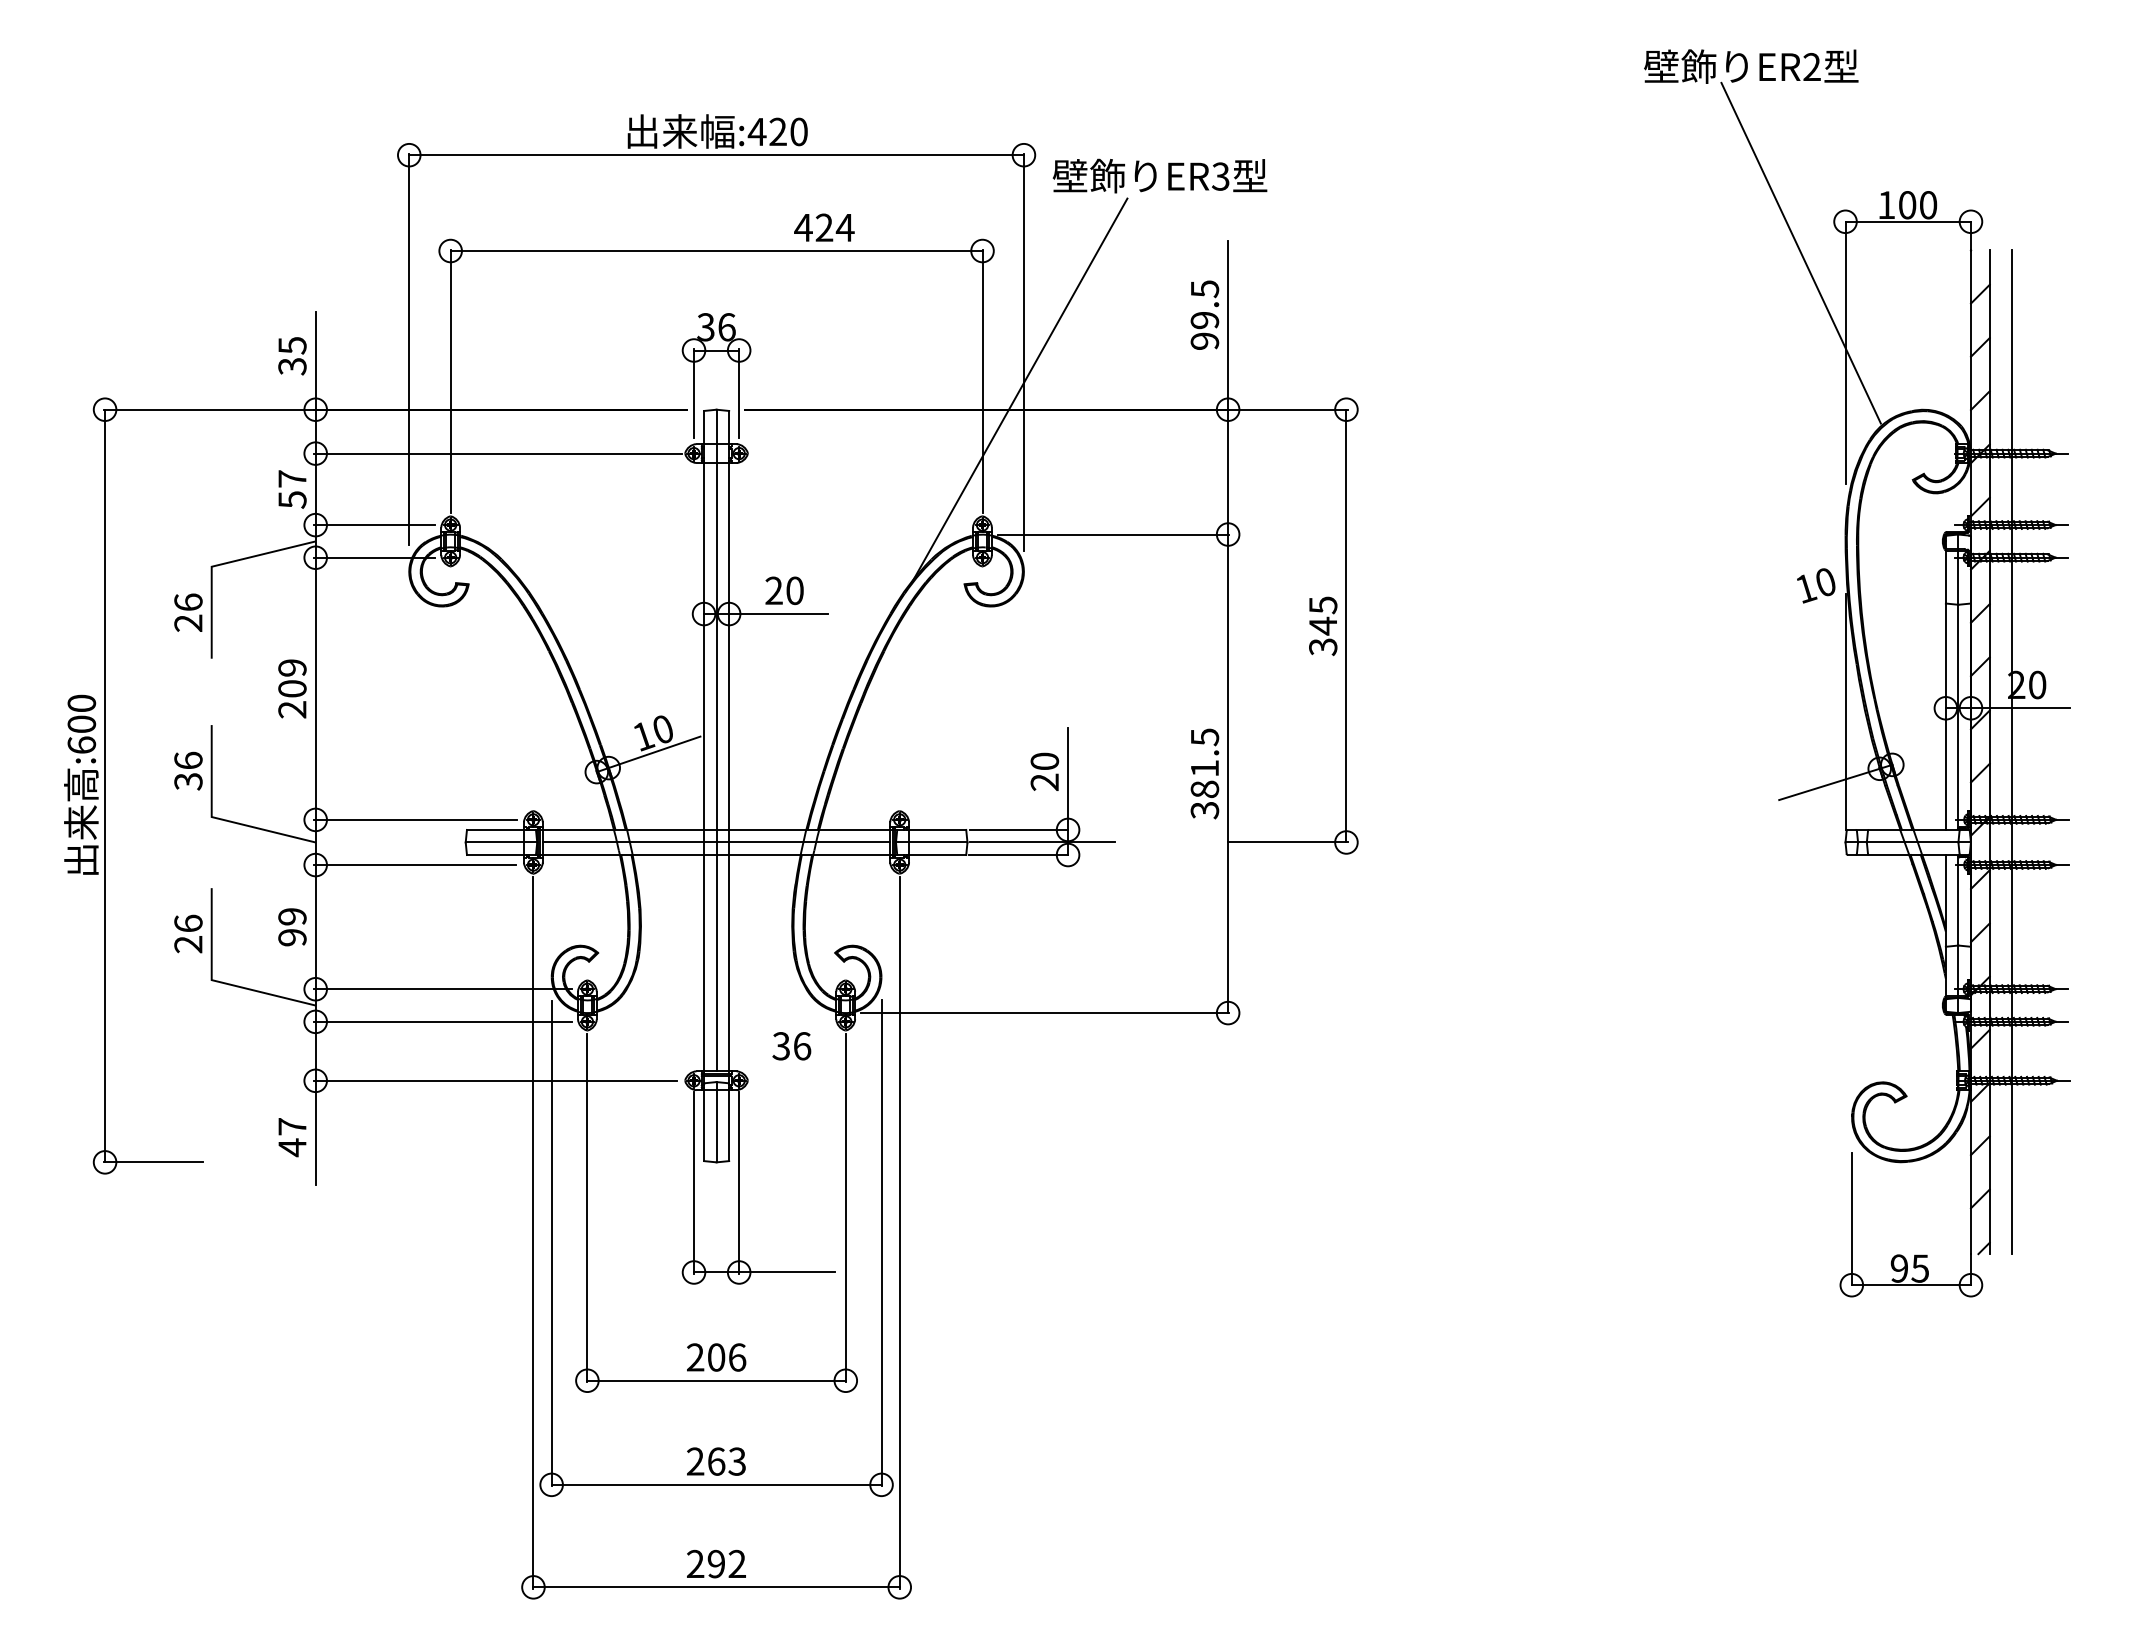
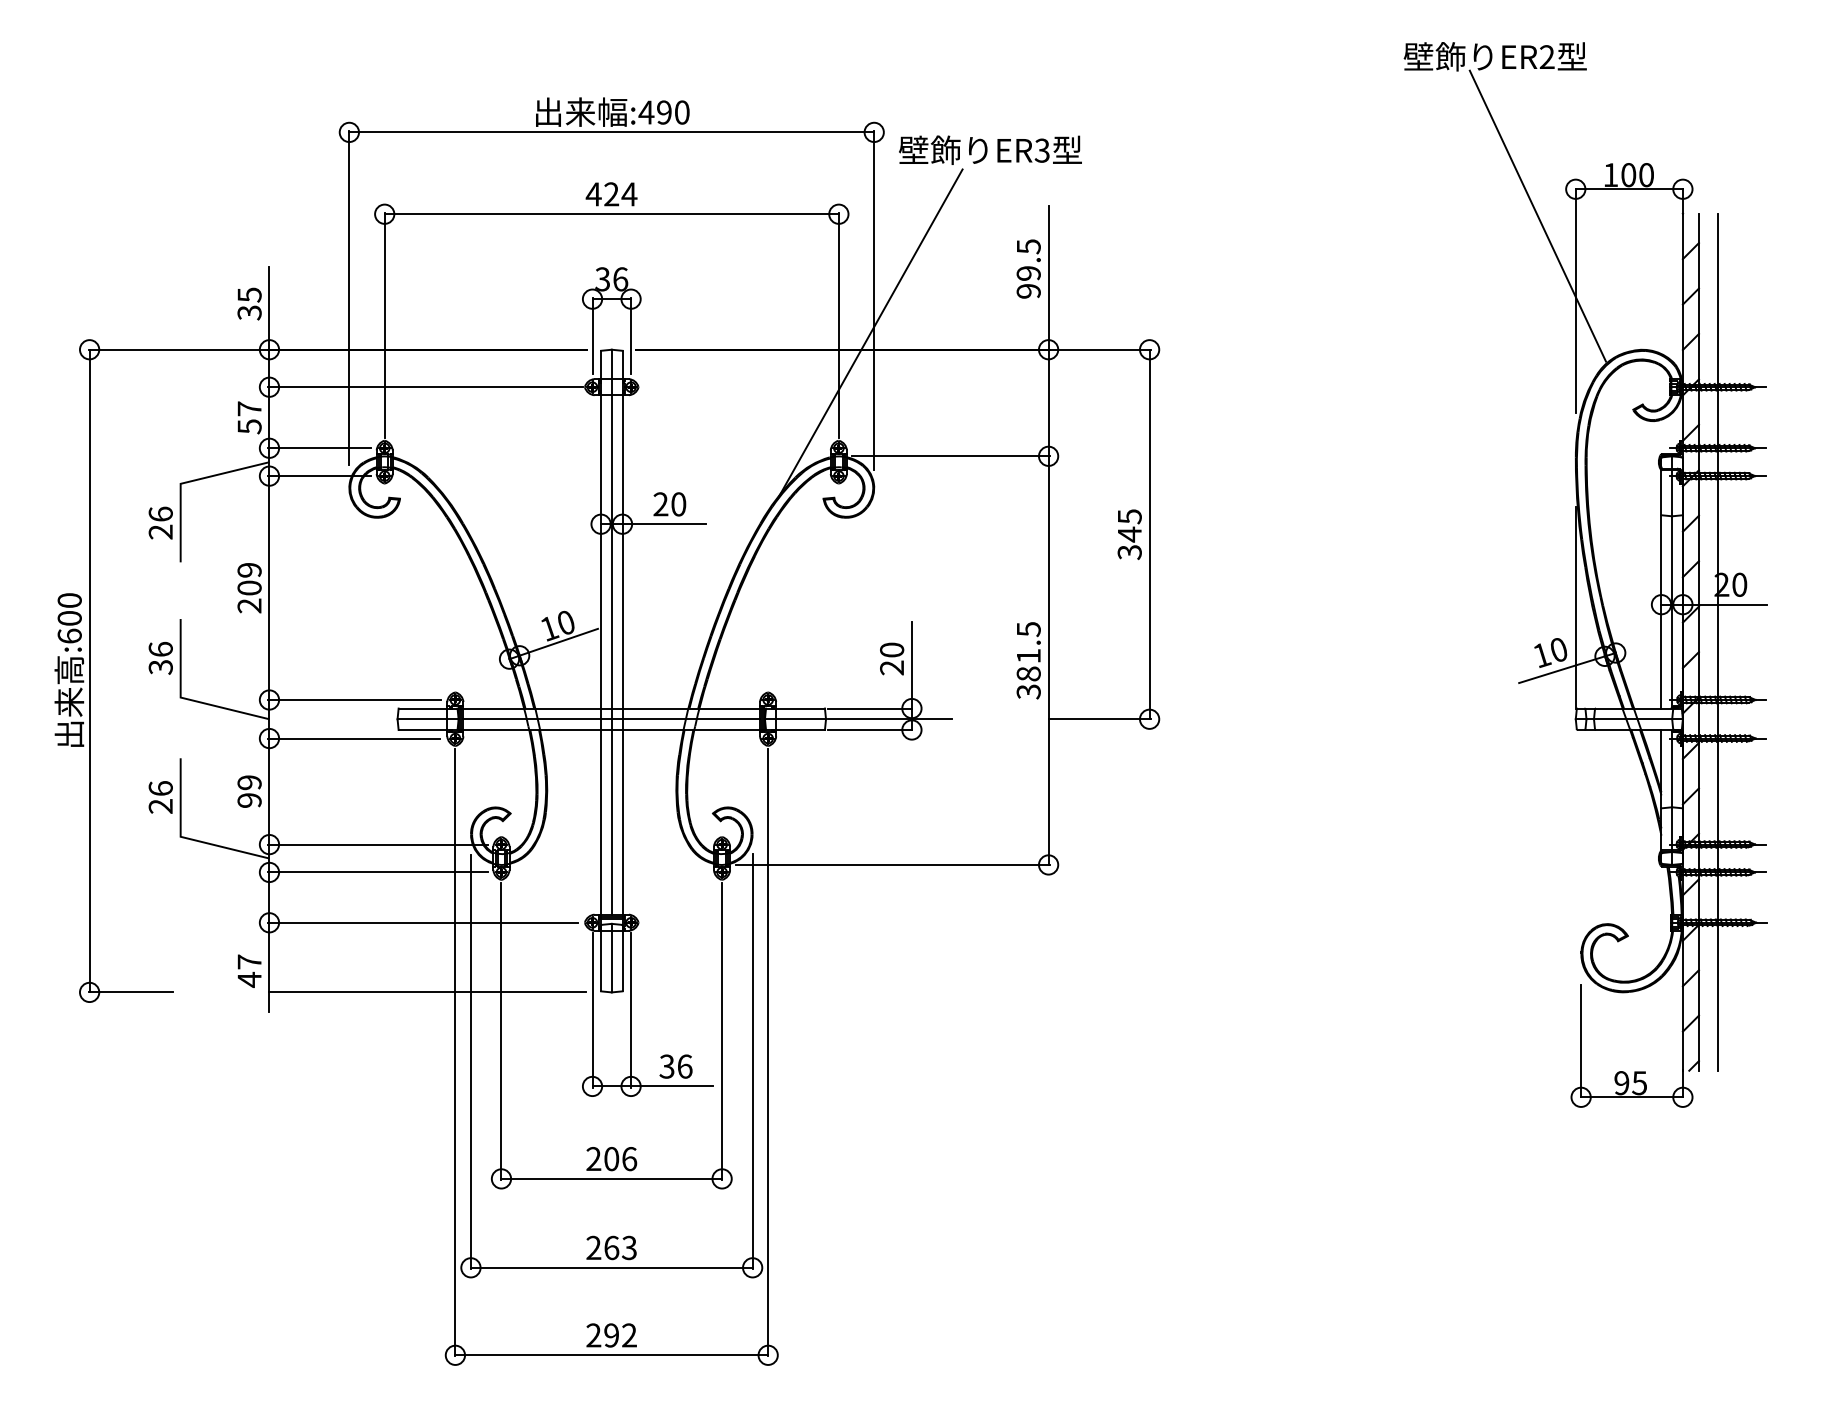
text: (777, 132) -> (663, 113), :420 -> :490
text: (824, 227) -> (611, 194), moved
text: (1816, 585) -> (1550, 652), moved
text: (791, 1046) -> (675, 1066), moved
line: (500, 1162) -> (427, 992), added

